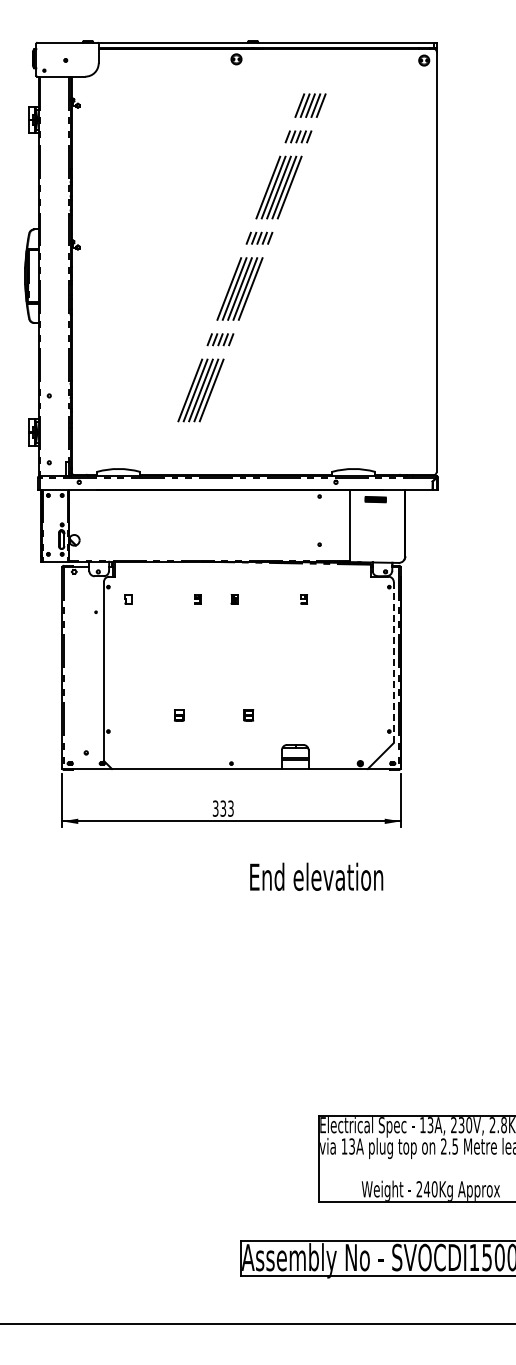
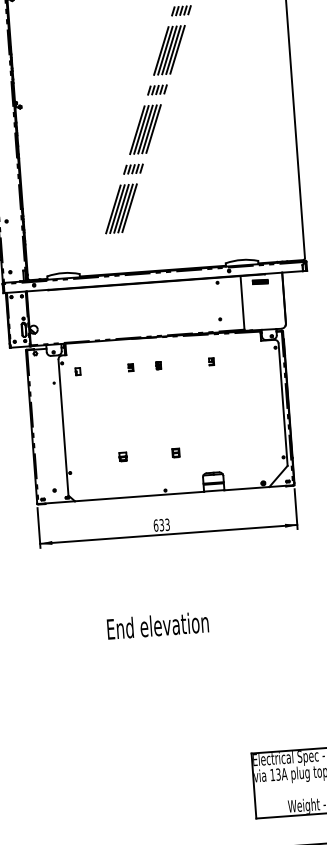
line: (393, 662) -> (282, 404), dashed -> solid
text: (215, 808) -> (155, 525), 333 -> 633
text: (316, 876) -> (157, 625), moved

